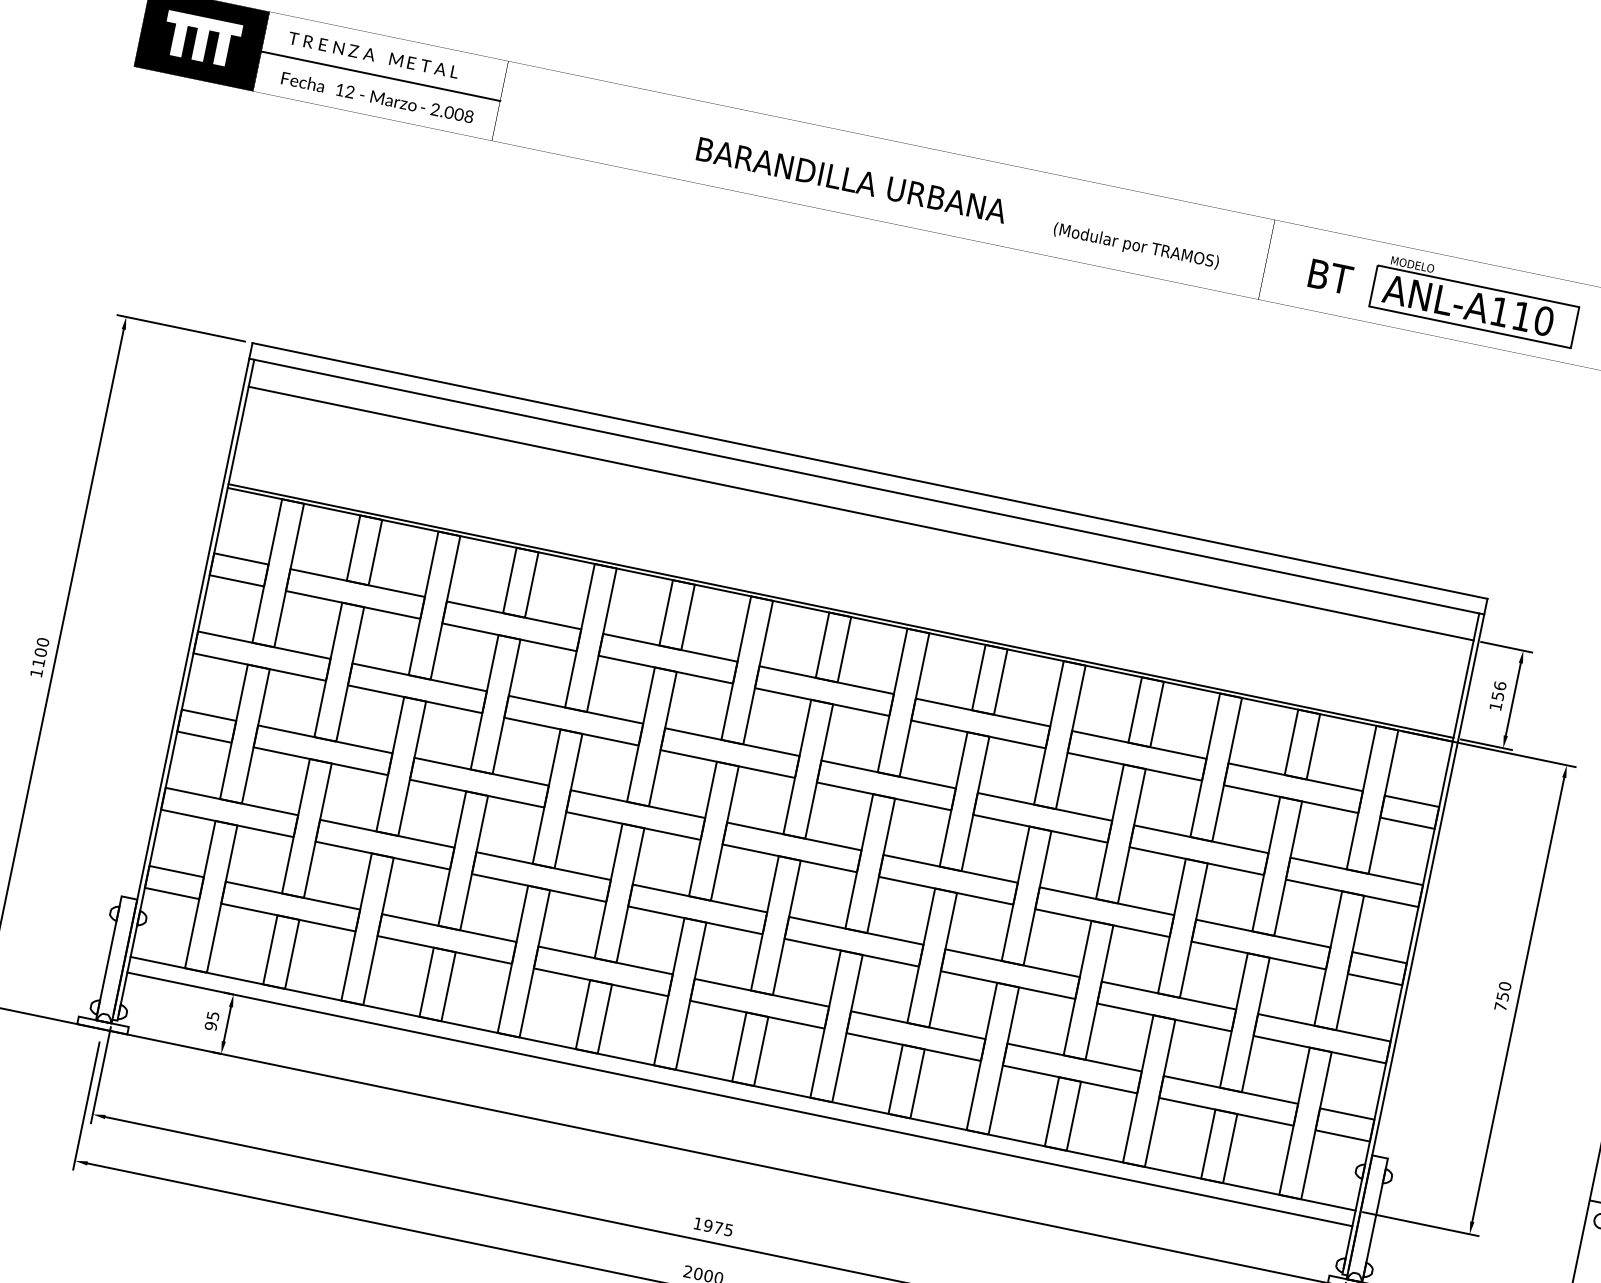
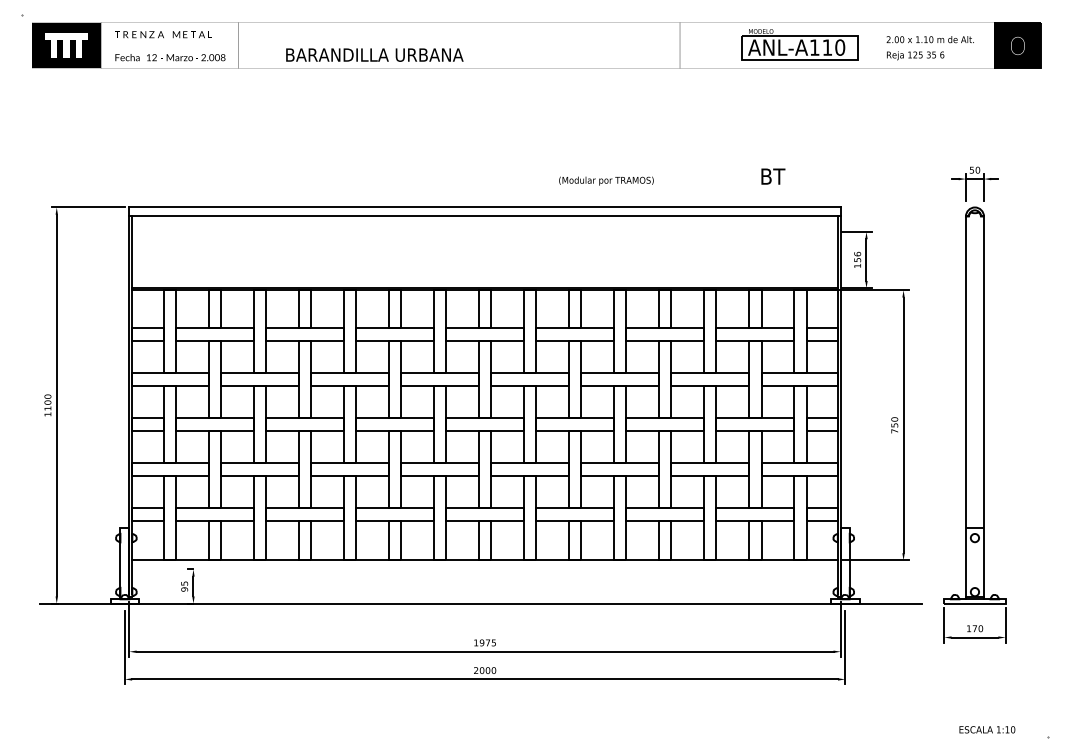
line: (380, 76) -> (169, 45), removed
text: (851, 179) -> (374, 54), moved
text: (1136, 245) -> (606, 180), moved
text: (1331, 276) -> (773, 176), moved
line: (860, 514) -> (484, 232), removed
line: (738, 1099) -> (484, 569), removed

